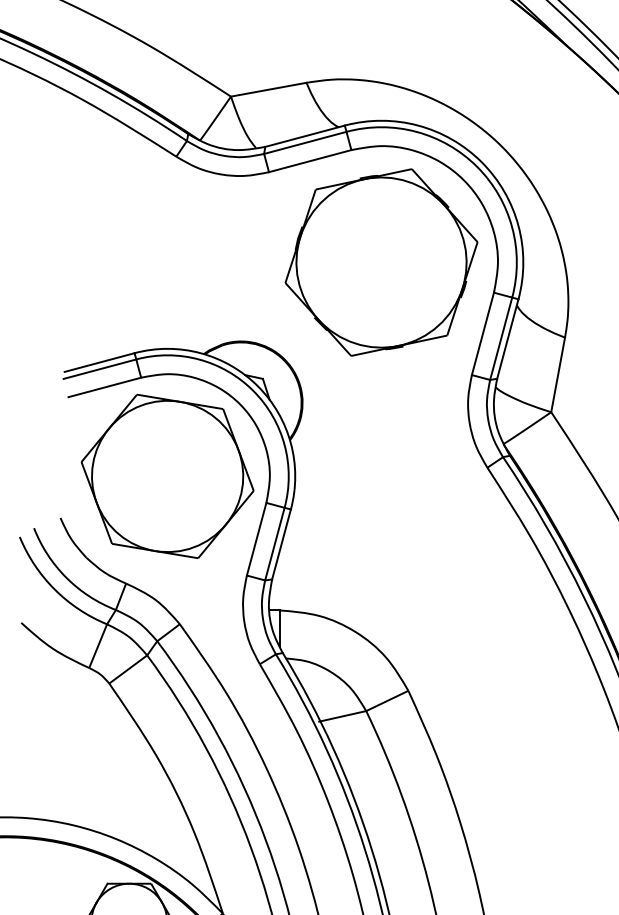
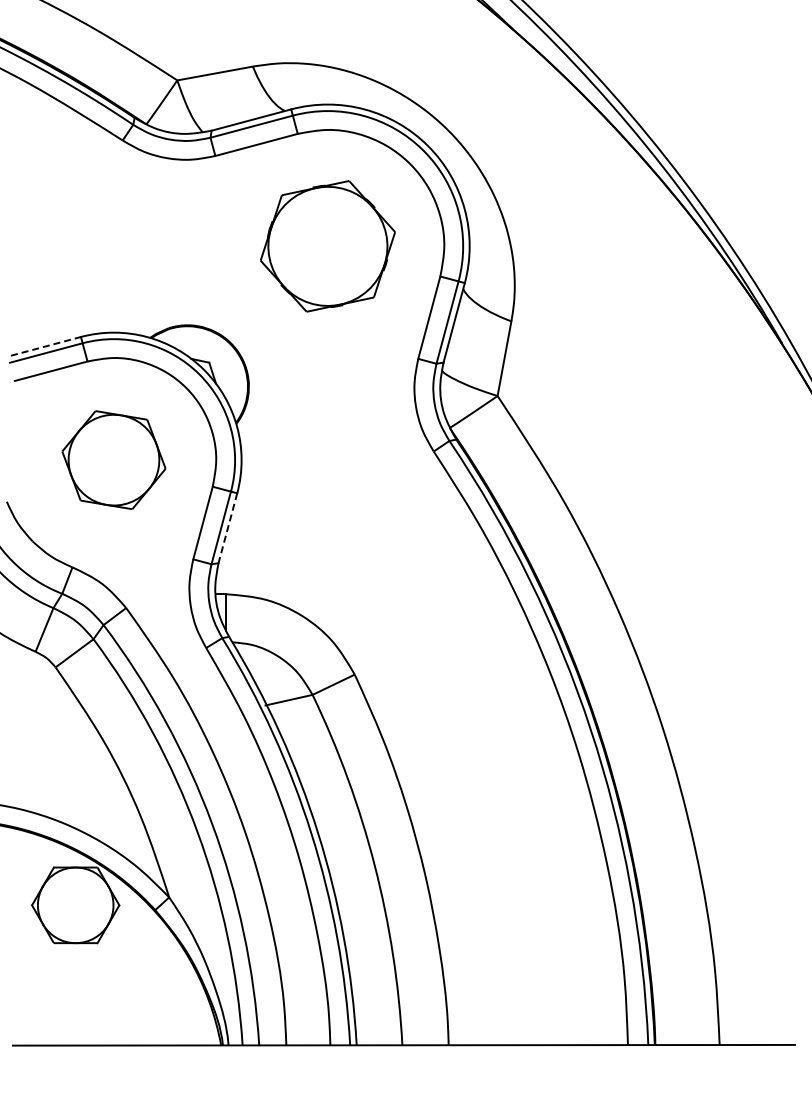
part: (381, 262) -> (327, 246), size x0.7
line: (100, 362) -> (46, 346), solid -> dashed
part: (167, 475) -> (113, 459), size x0.6
line: (281, 544) -> (227, 528), solid -> dashed

